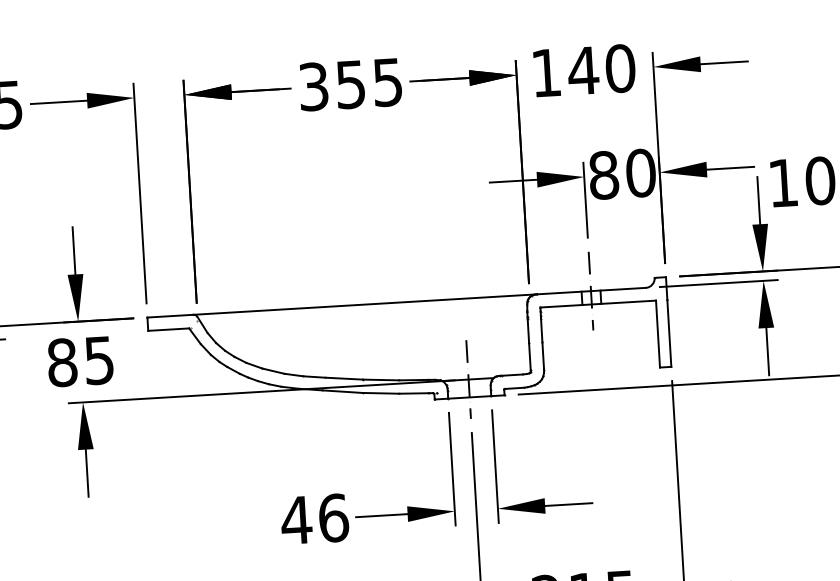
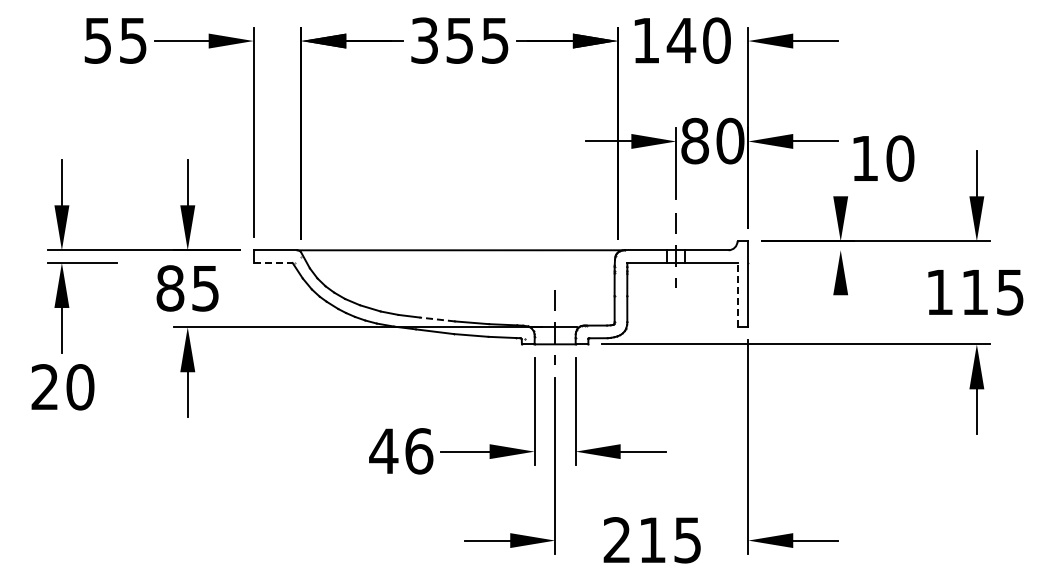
line: (758, 200) -> (840, 173), removed
line: (719, 283) -> (798, 250), removed
line: (169, 330) -> (273, 263), solid -> dashed
line: (657, 333) -> (737, 294), solid -> dashed
line: (767, 351) -> (840, 317), removed
line: (344, 378) -> (437, 319), solid -> dashed

